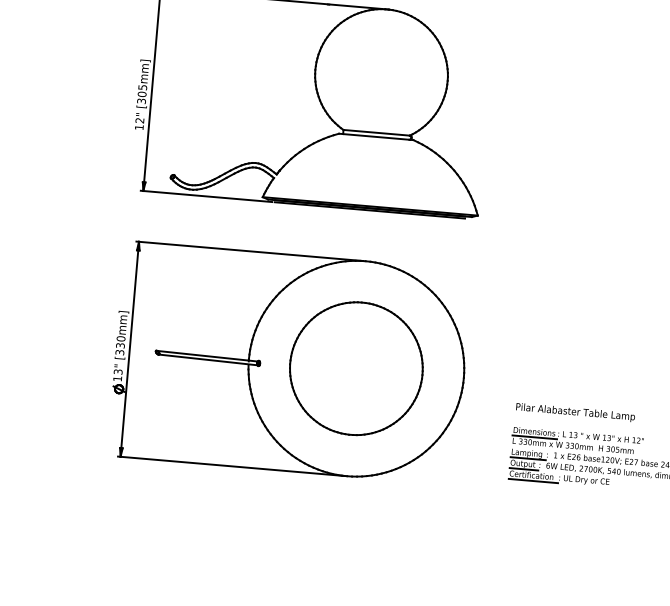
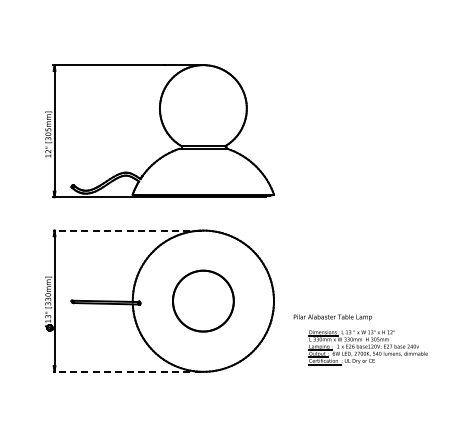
line: (248, 251) -> (126, 230), solid -> dashed
part: (356, 367) -> (203, 300), size x0.7
text: (575, 412) -> (332, 317), moved
line: (230, 465) -> (126, 371), solid -> dashed

